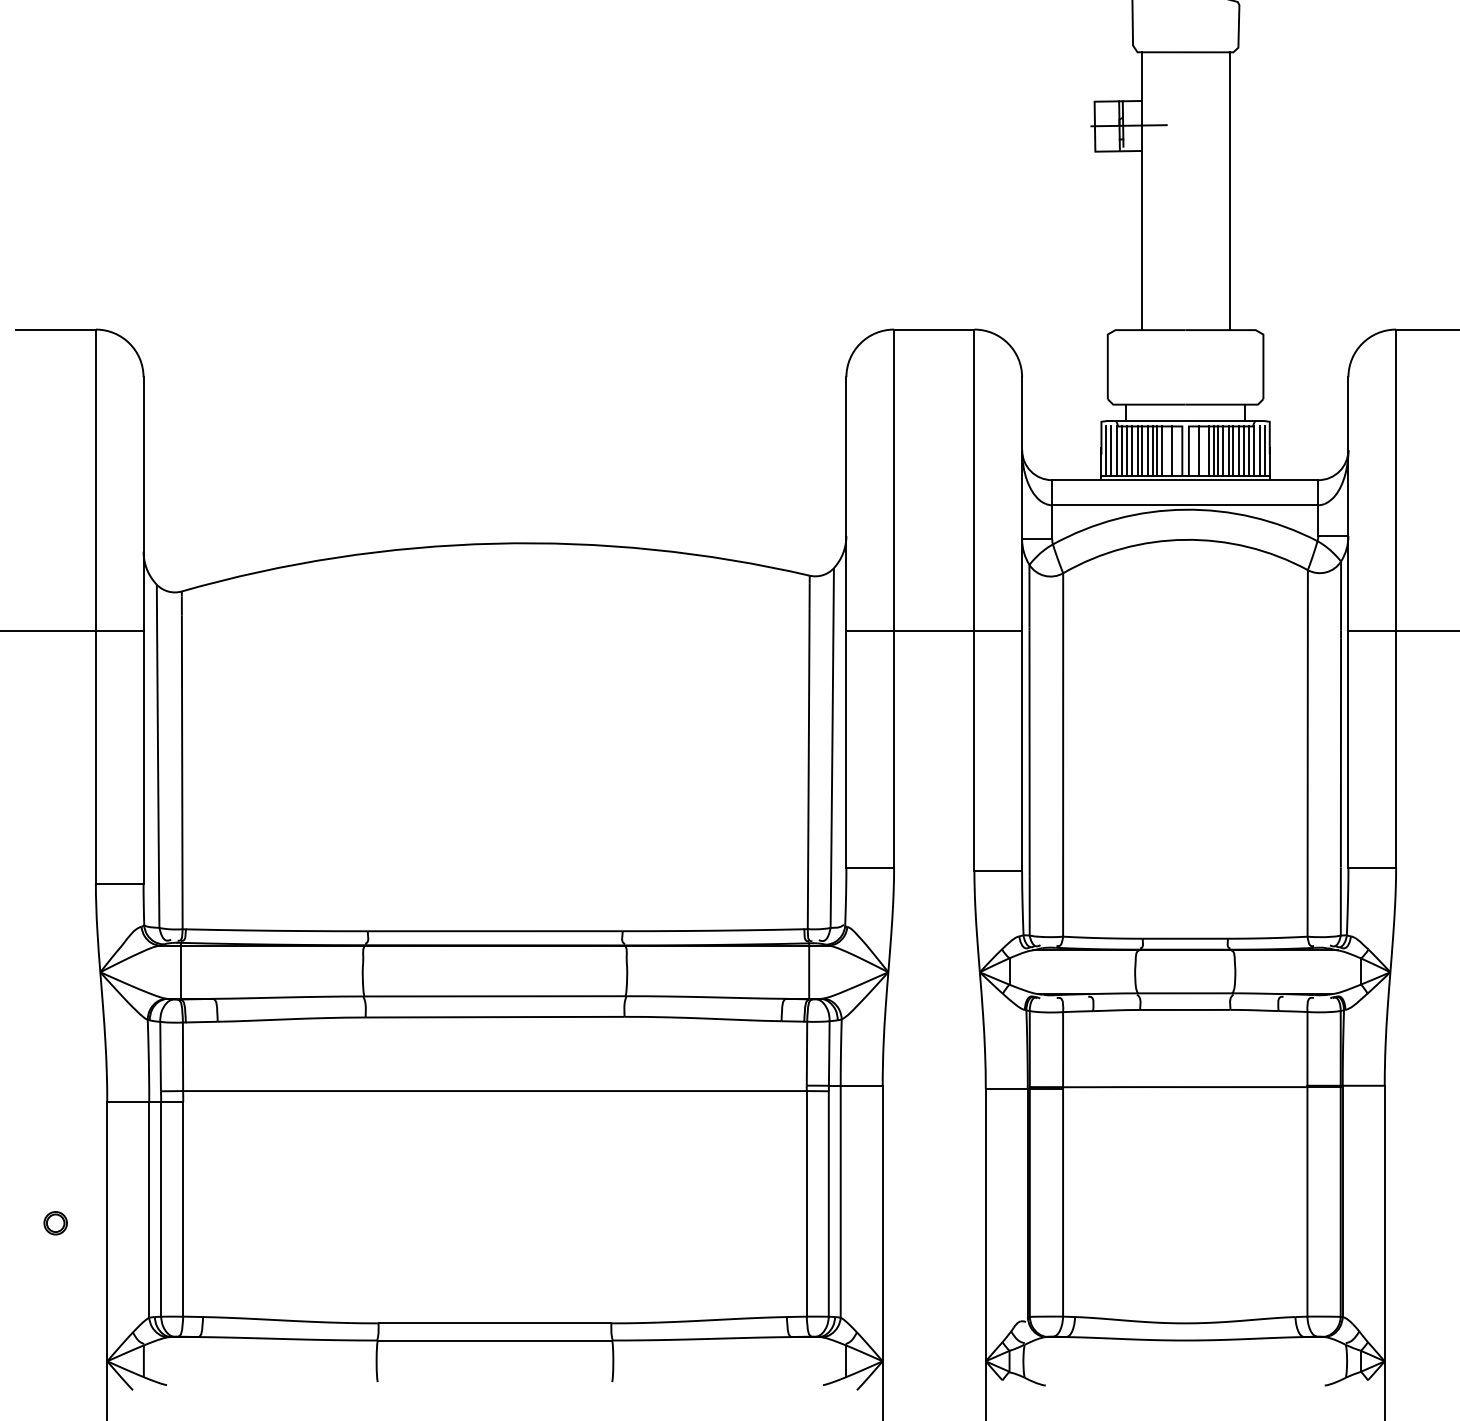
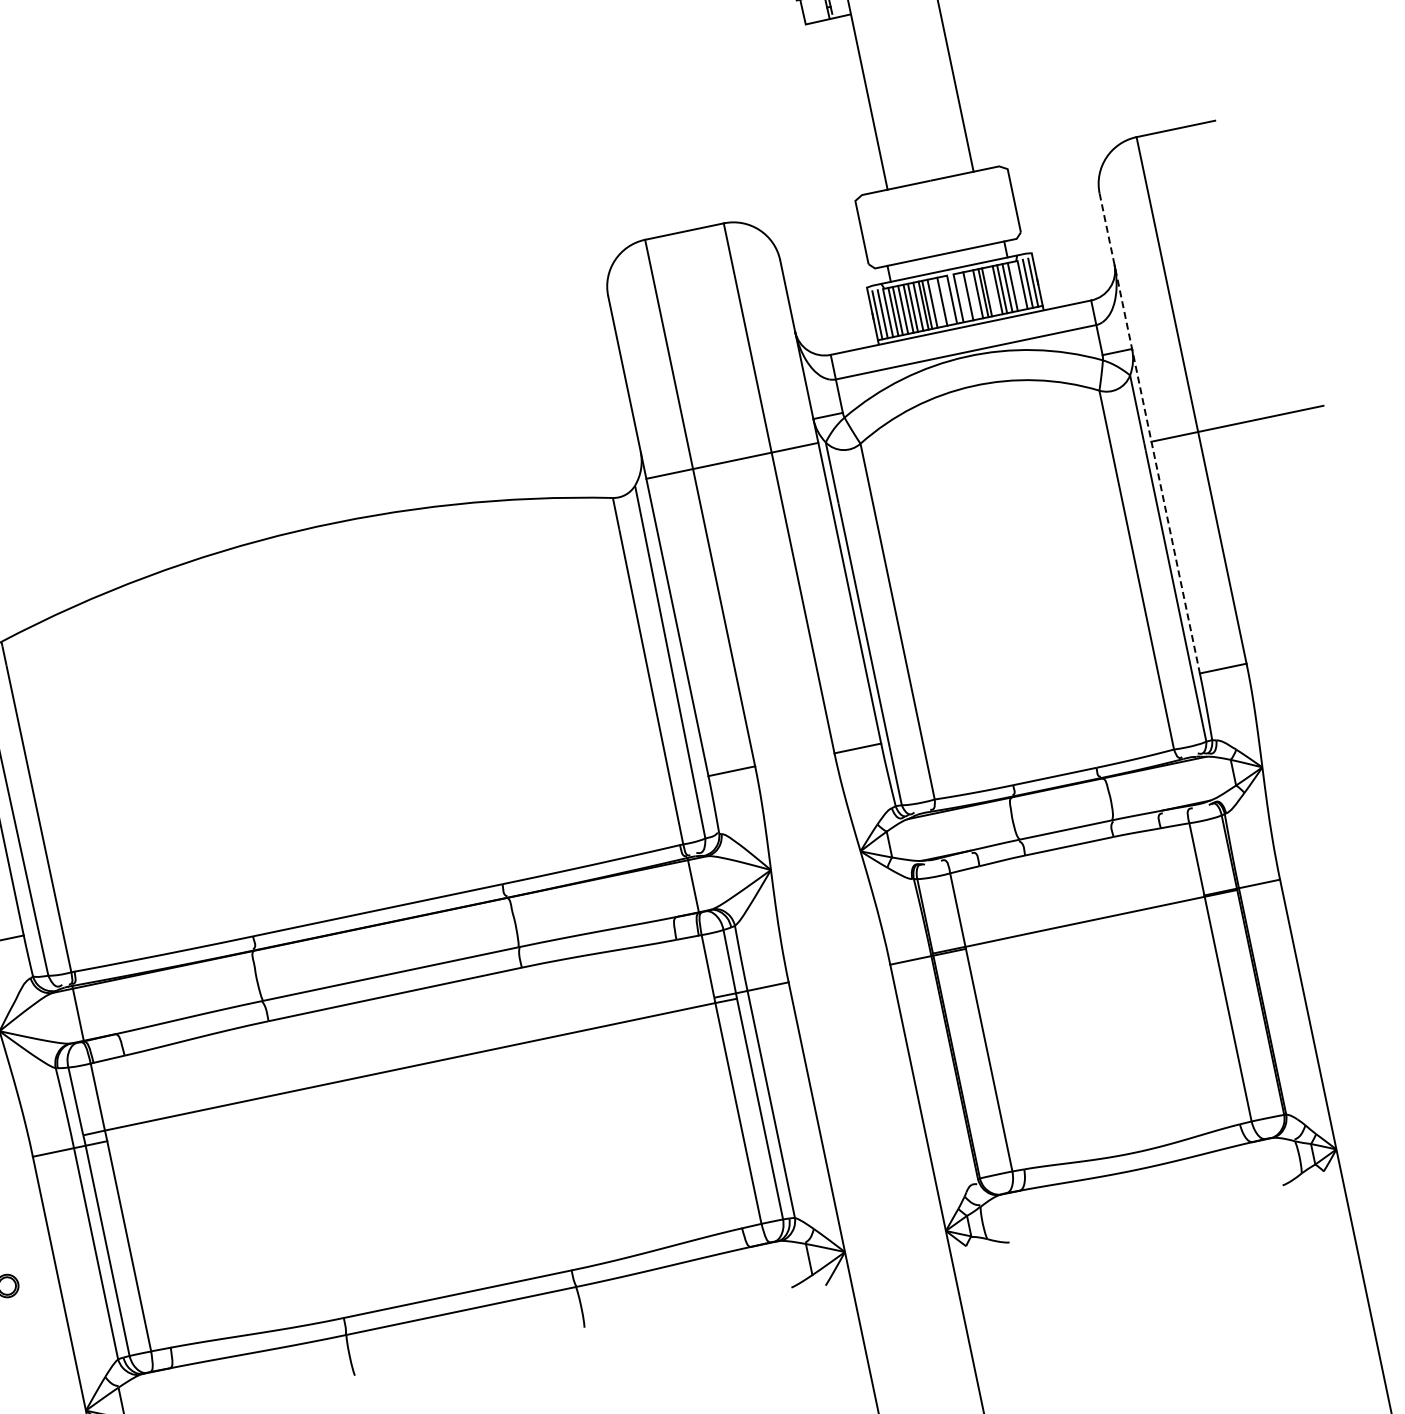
line: (1223, 450) -> (992, 290), removed
line: (1248, 450) -> (1016, 285), removed
line: (1348, 622) -> (1149, 433), solid -> dashed
line: (934, 630) -> (732, 460), moved

